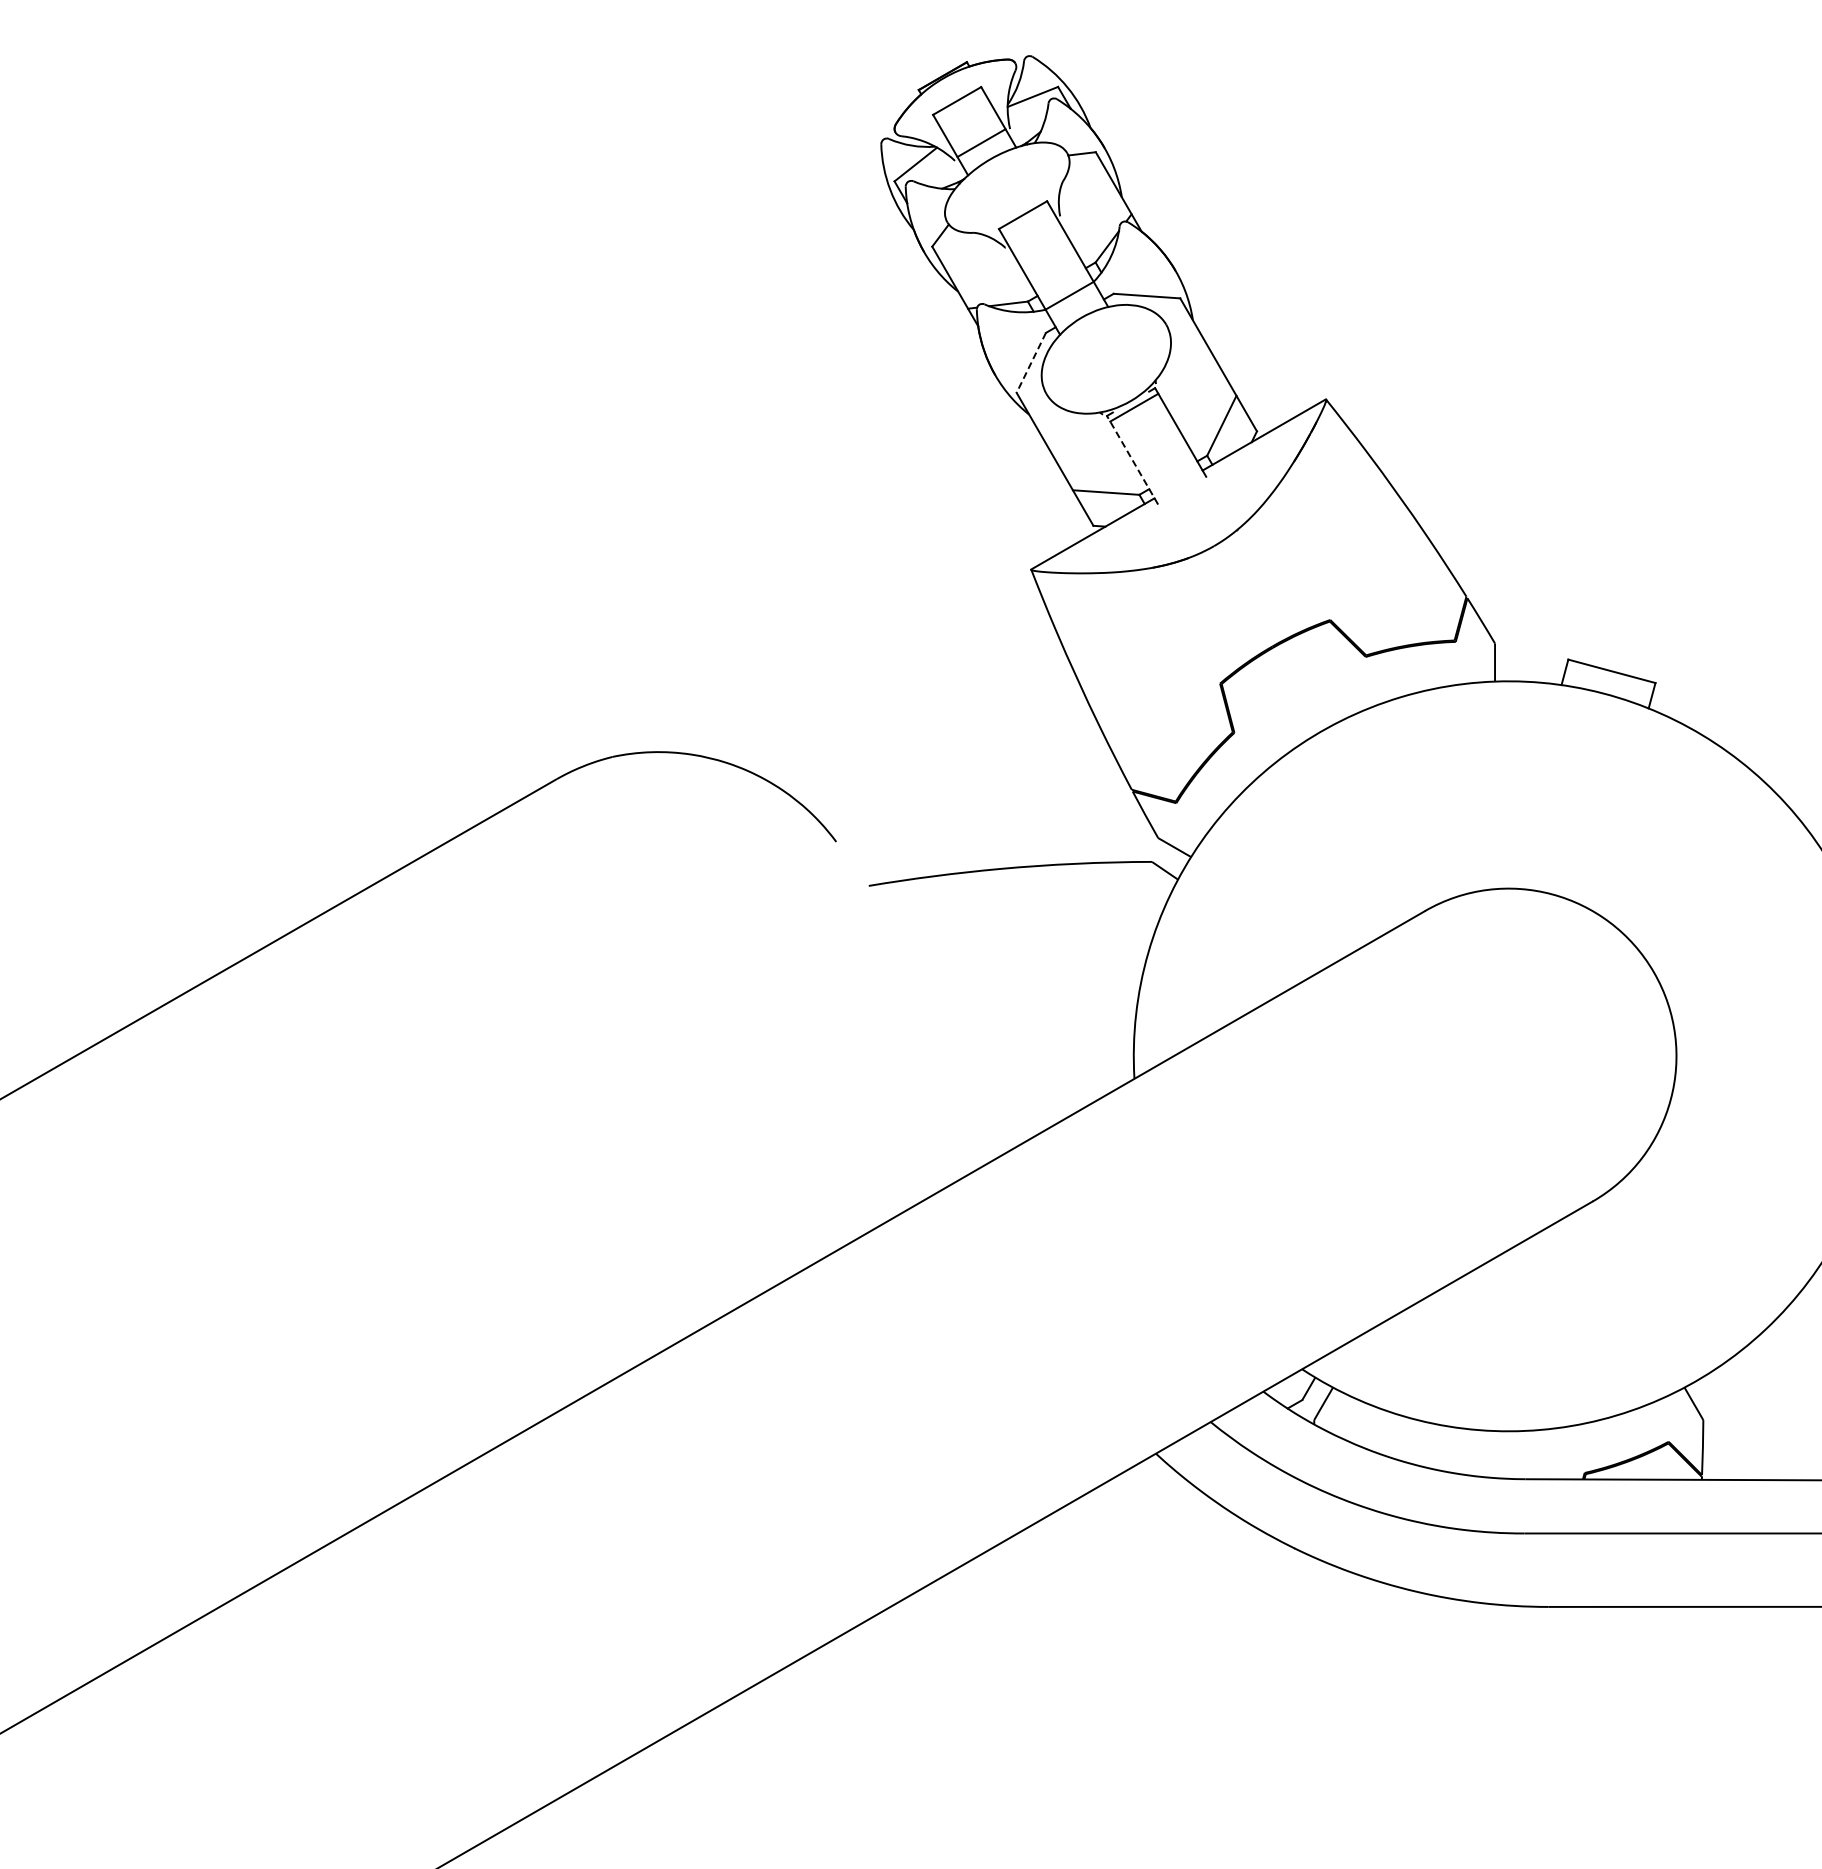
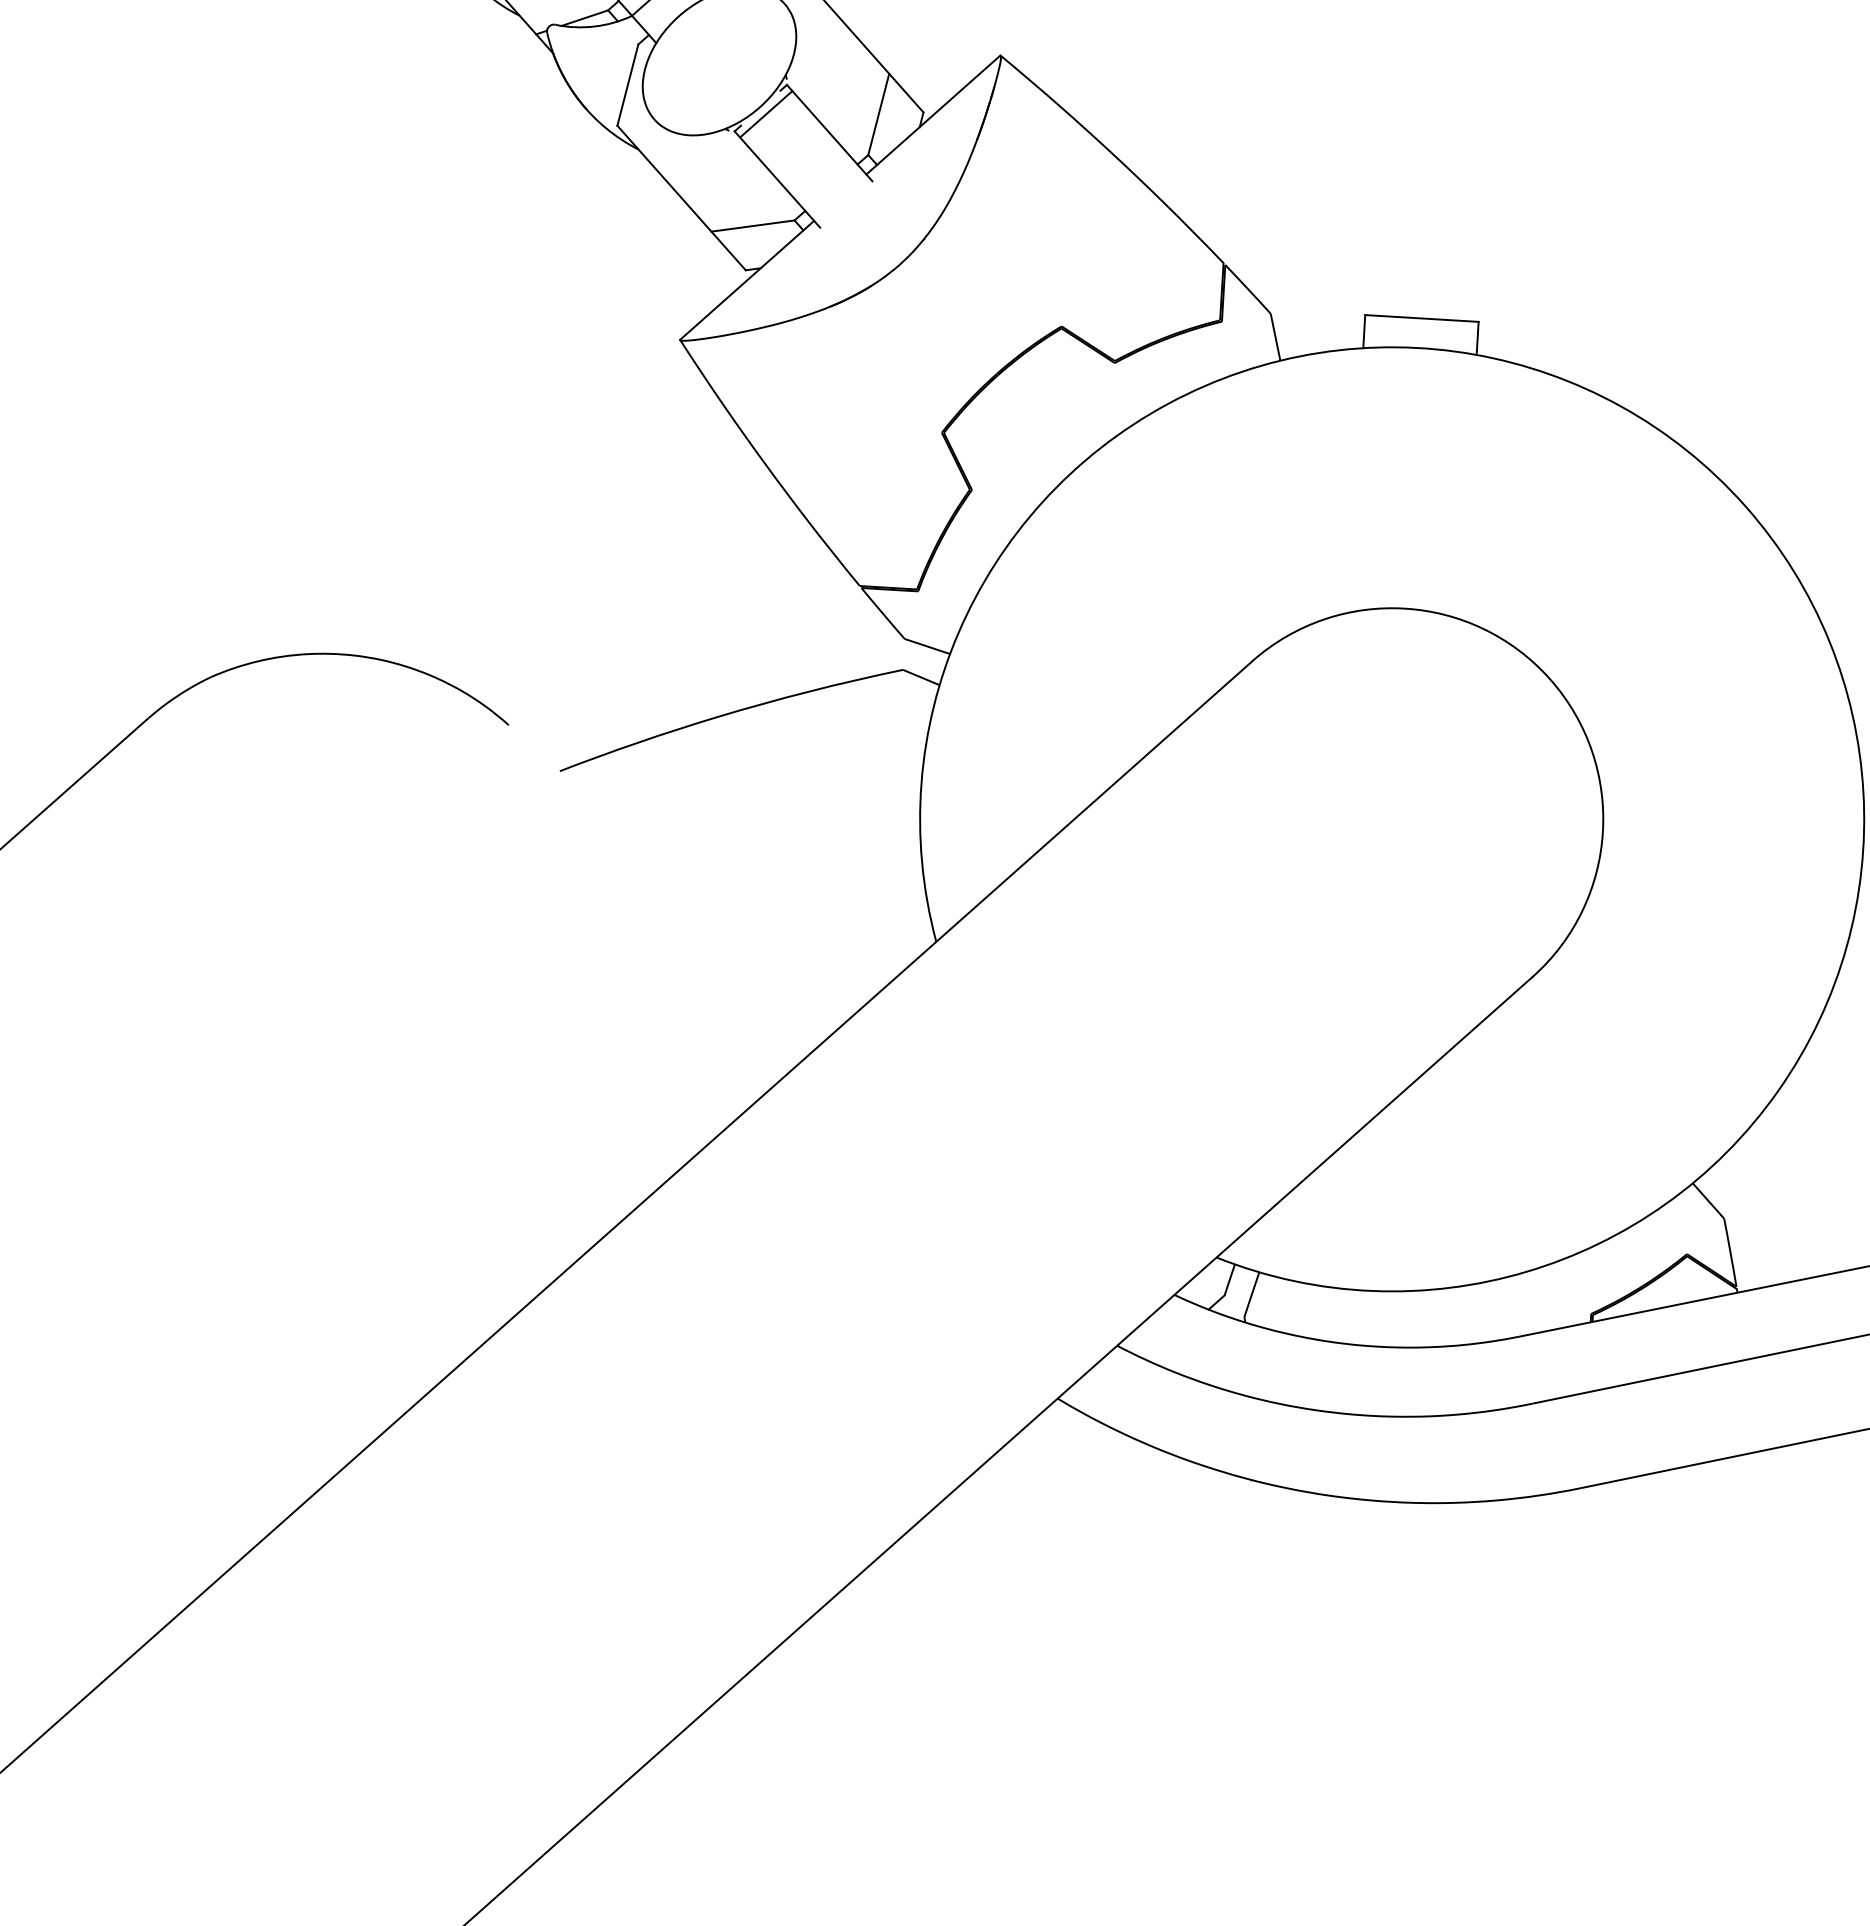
line: (1031, 363) -> (628, 85), dashed -> solid
line: (1132, 459) -> (777, 178), dashed -> solid

